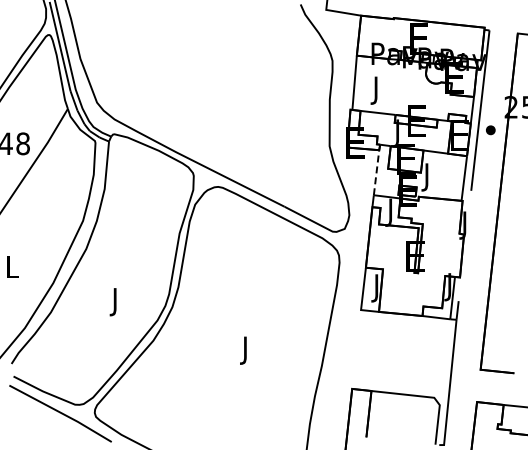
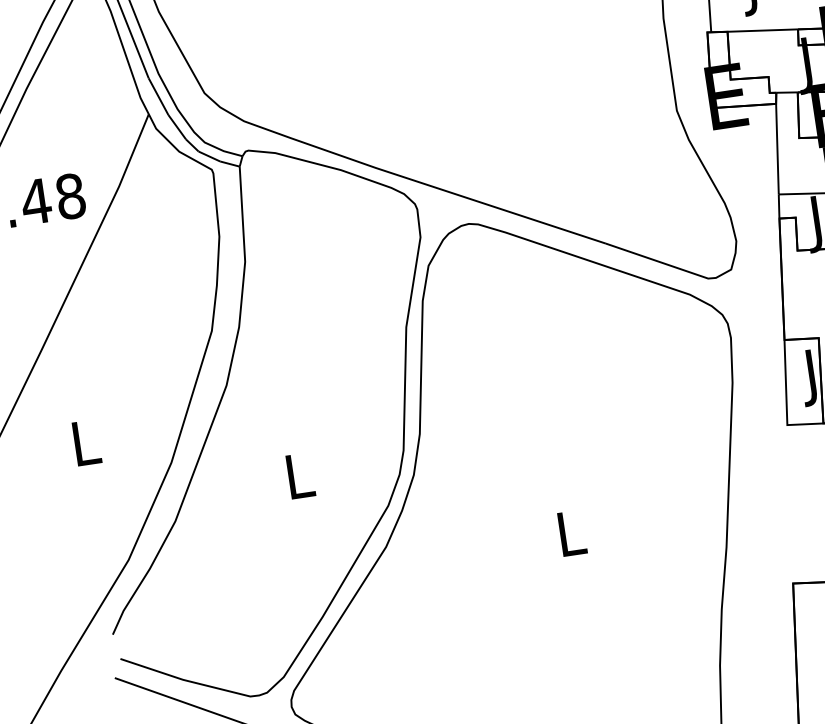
line: (376, 172) -> (777, 148), dashed -> solid
text: (115, 302) -> (299, 482), J -> L
text: (246, 350) -> (572, 538), J -> L

